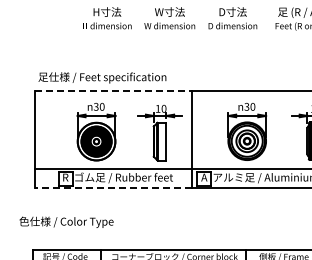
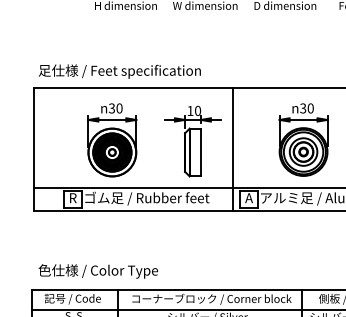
line: (113, 90) -> (133, 87), dashed -> solid
line: (113, 188) -> (133, 212), dashed -> solid
text: (66, 221) -> (98, 270), moved

